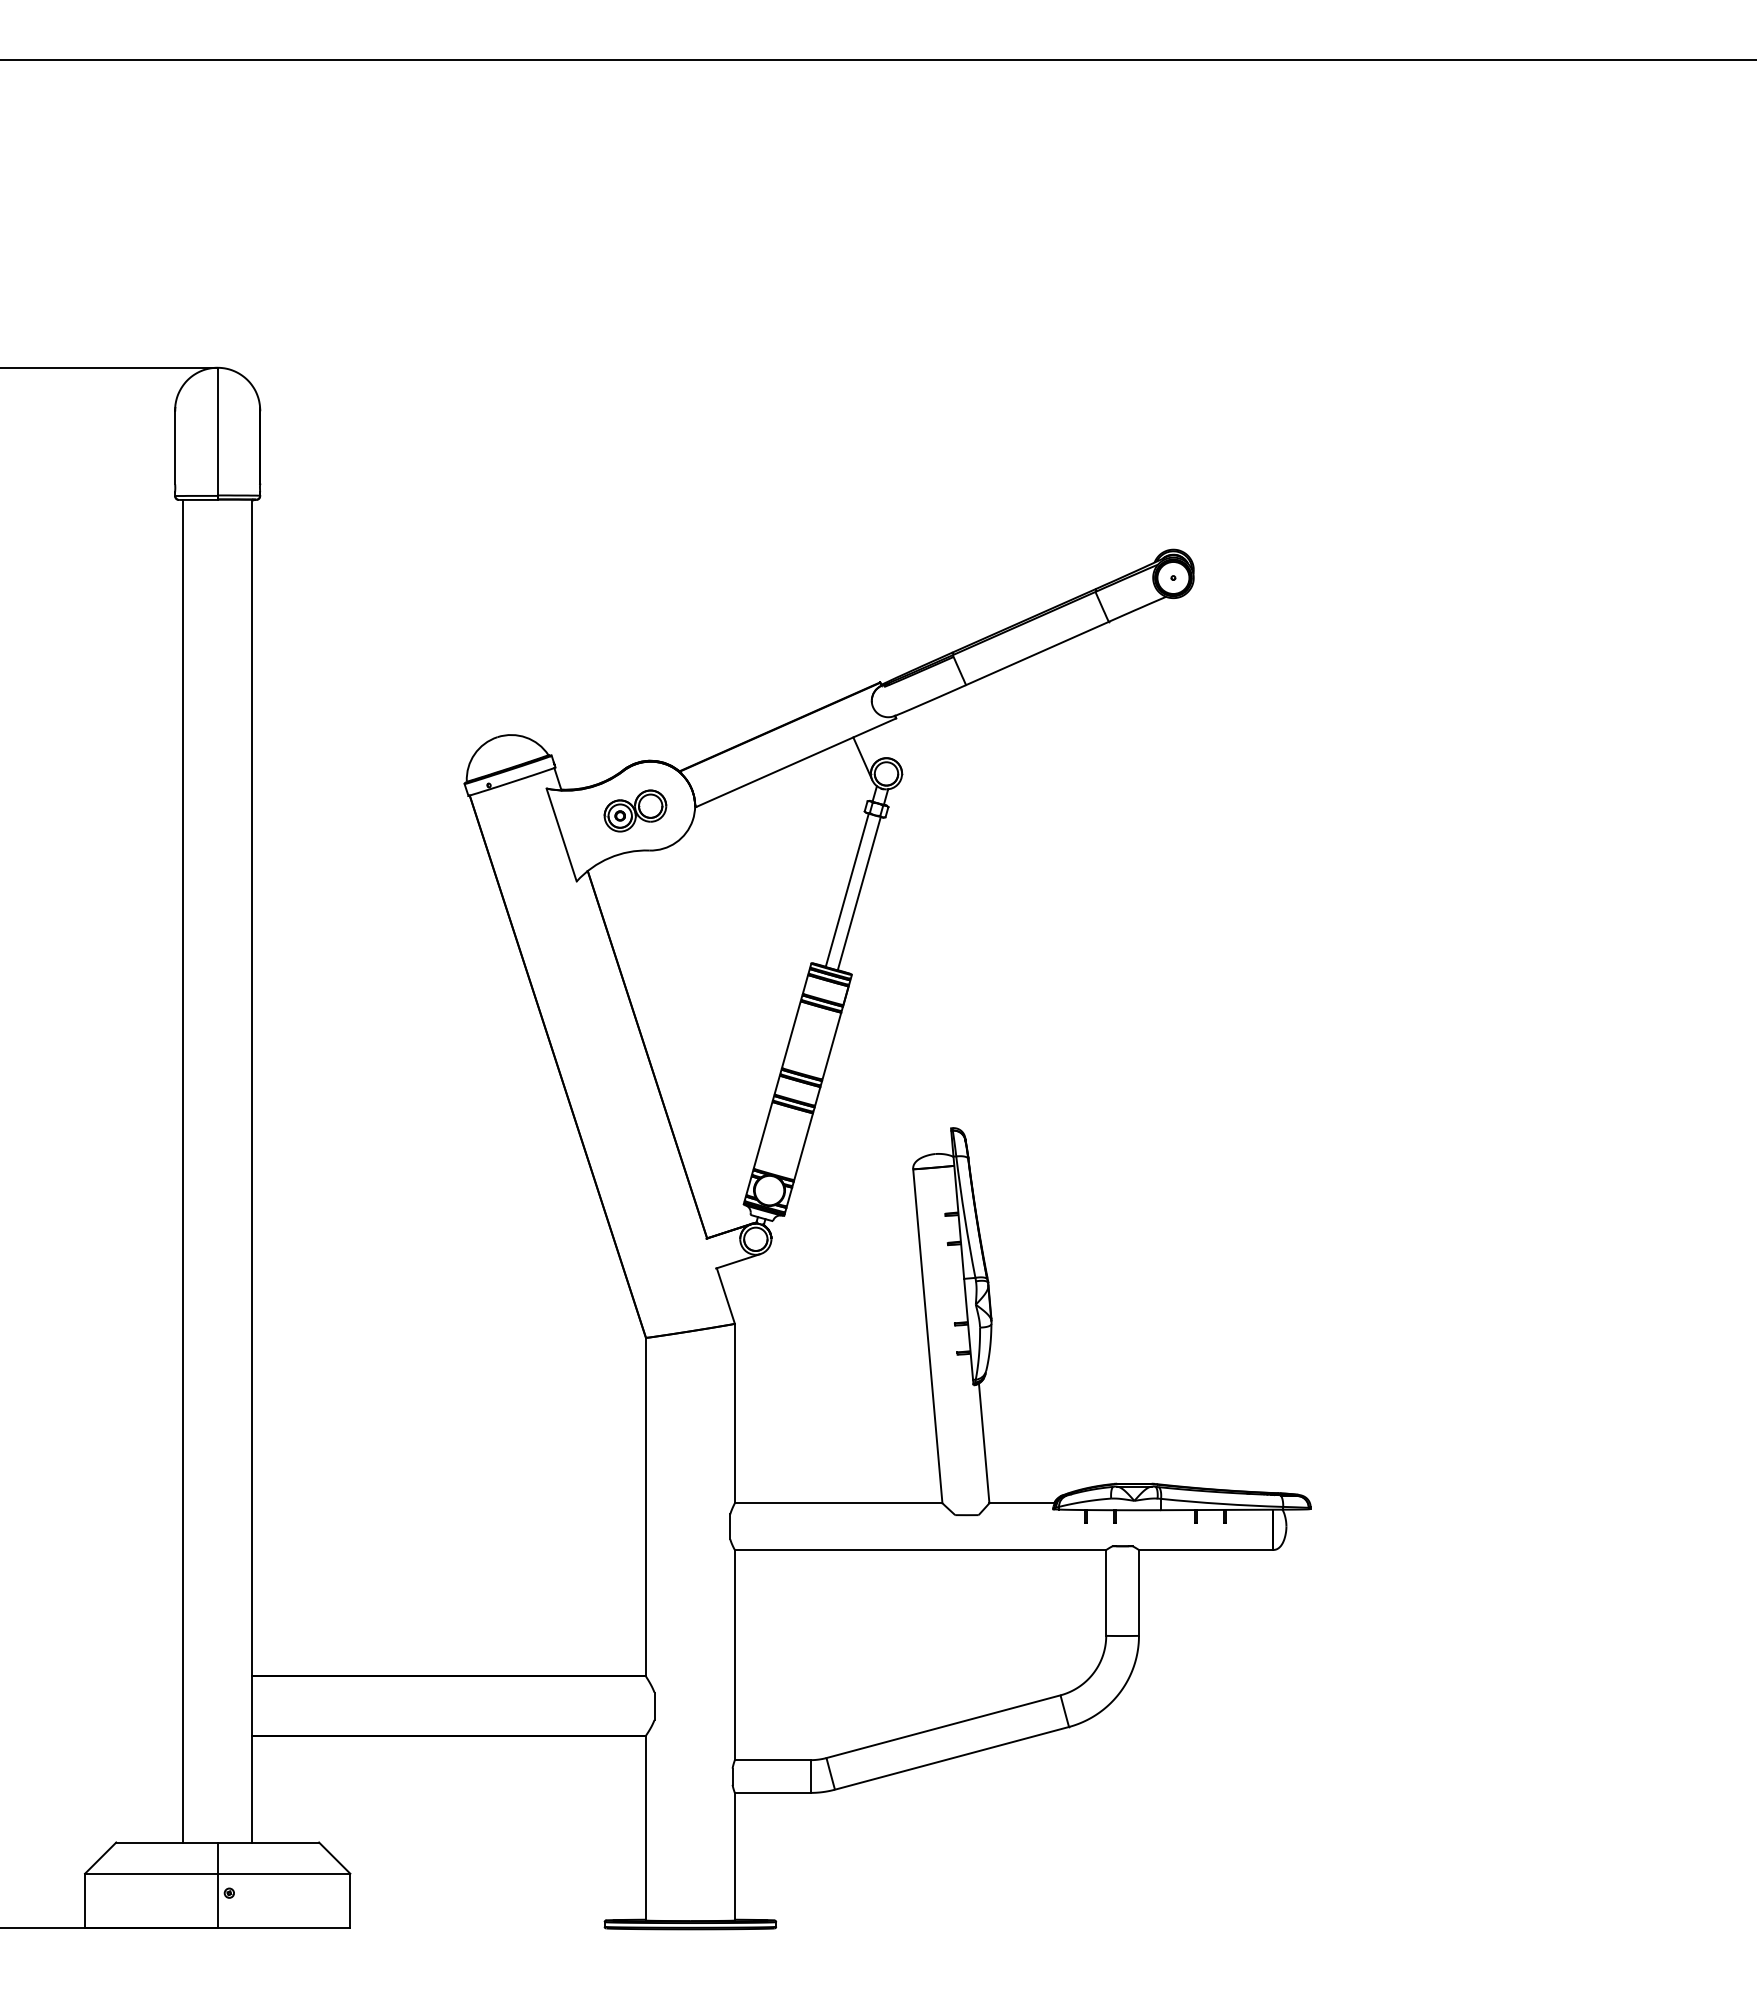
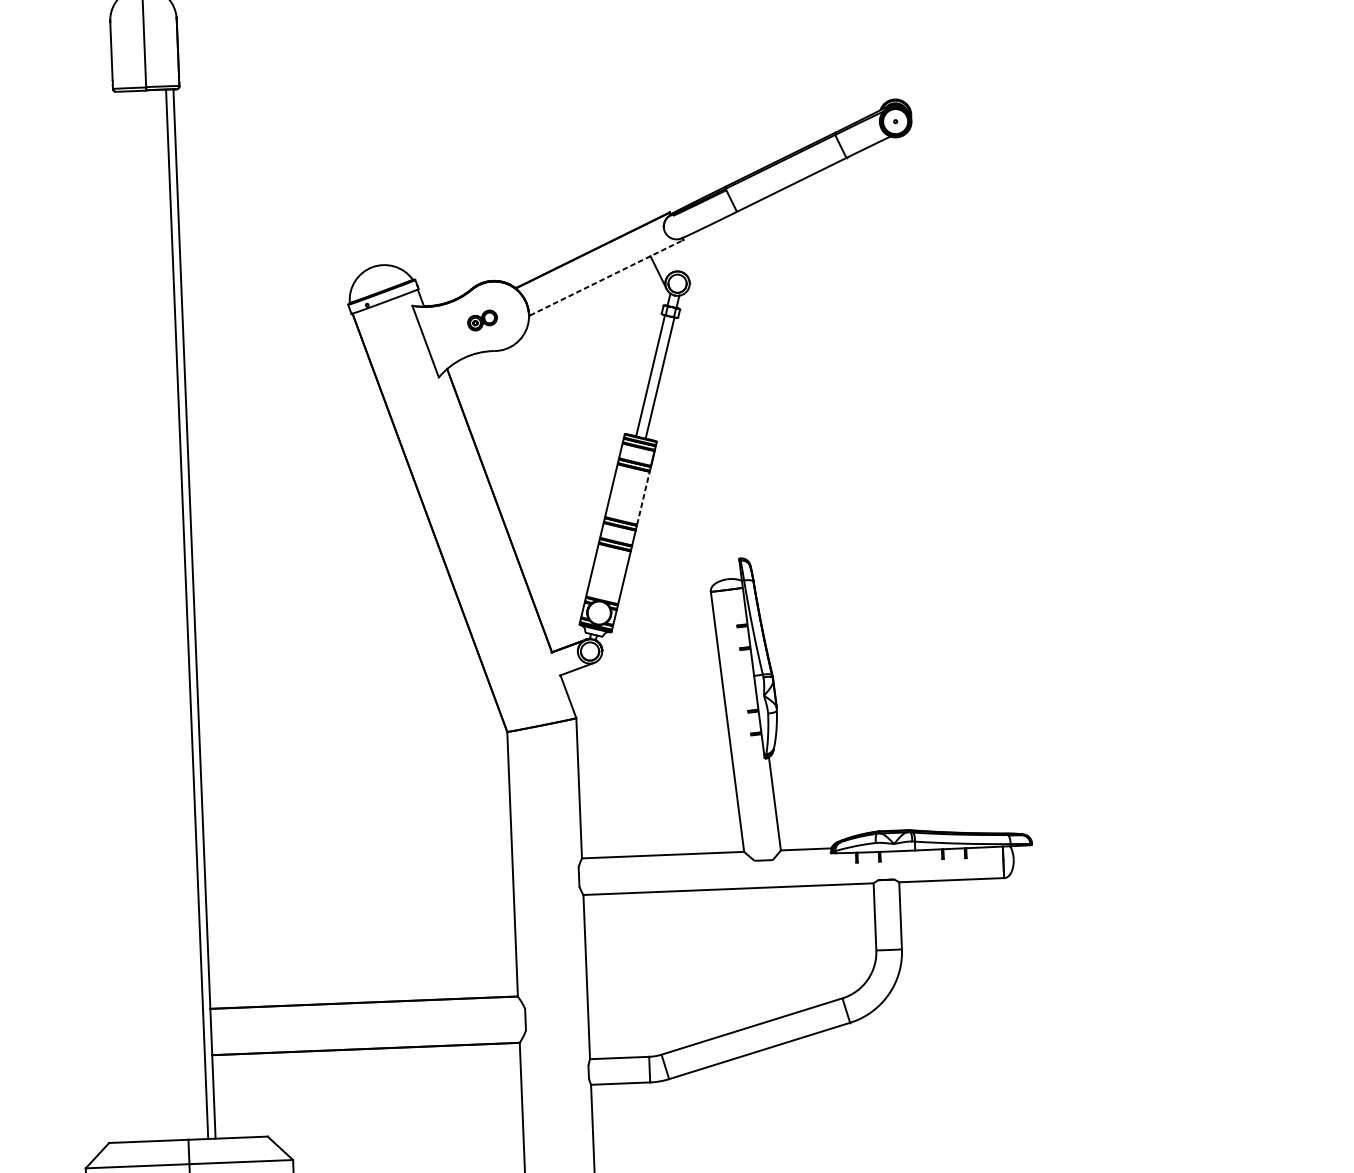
line: (796, 762) -> (606, 277), solid -> dashed
part: (635, 810) -> (482, 320), size x0.6
line: (831, 1046) -> (643, 498), solid -> dashed
line: (182, 1170) -> (186, 613), moved

